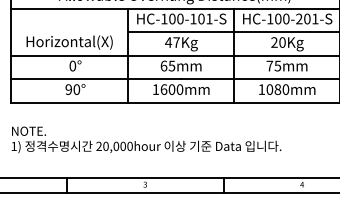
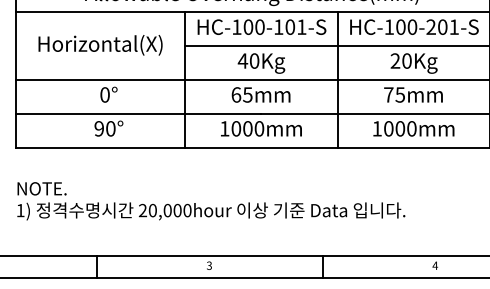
text: (69, 42) -> (100, 45), moved
text: (176, 42) -> (254, 60), 47Kg -> 40Kg
text: (163, 89) -> (235, 128), 1600mm -> 1000mm
text: (277, 89) -> (399, 128), 1080mm -> 1000mm

